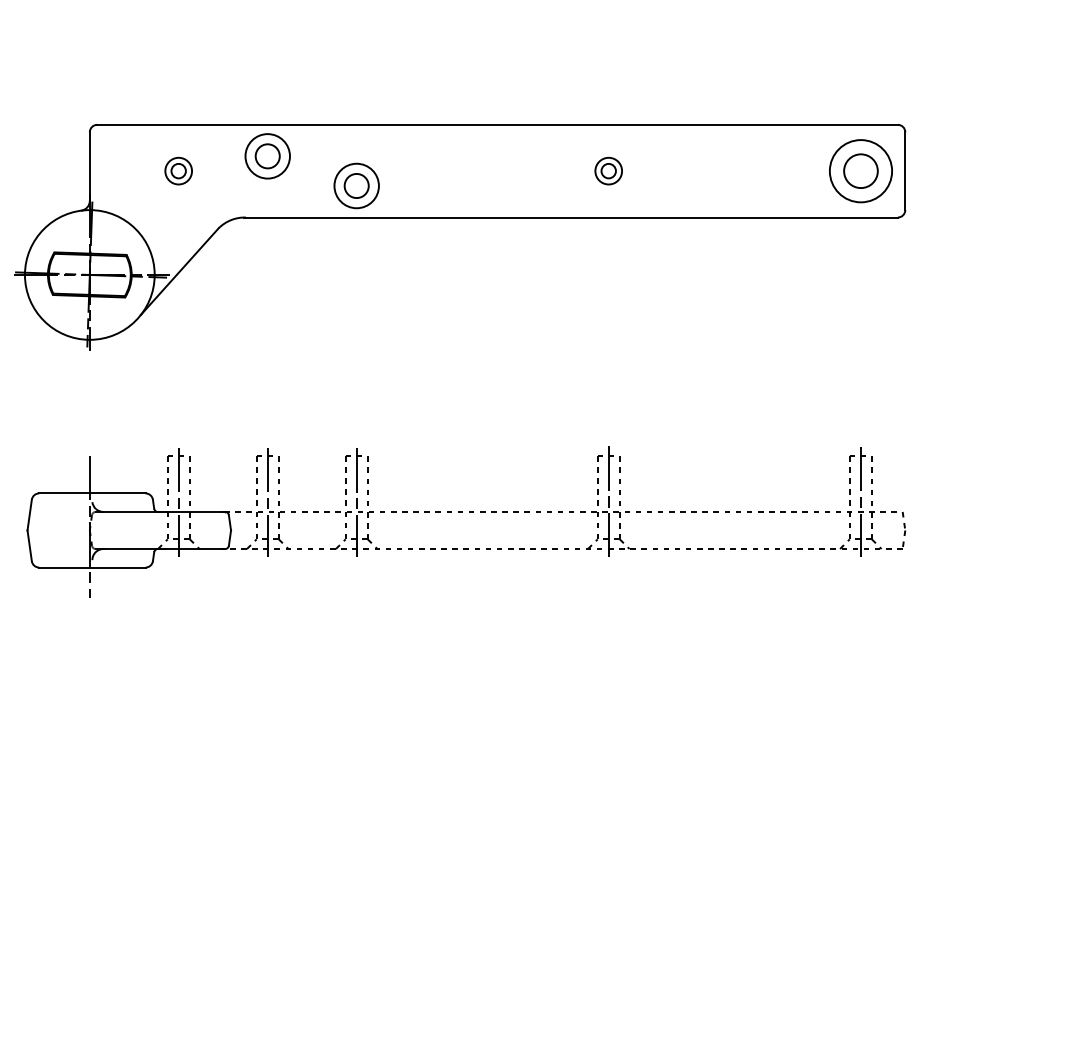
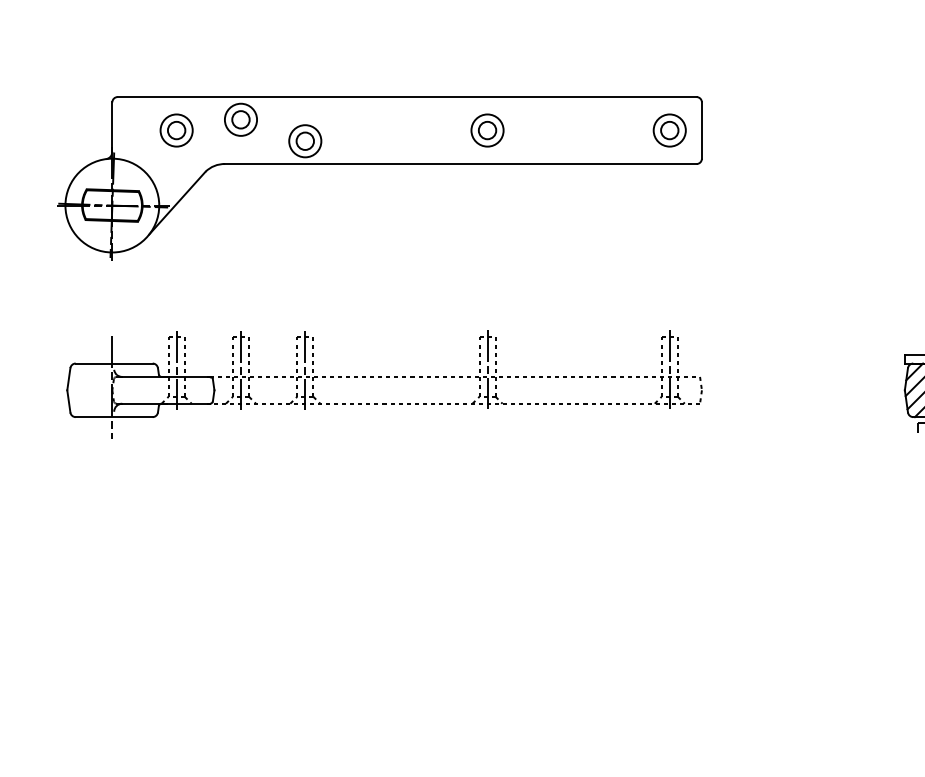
part: (178, 171) -> (176, 130), size x1.67
part: (608, 171) -> (487, 130), size x1.67
part: (860, 171) -> (669, 130), size x0.71

